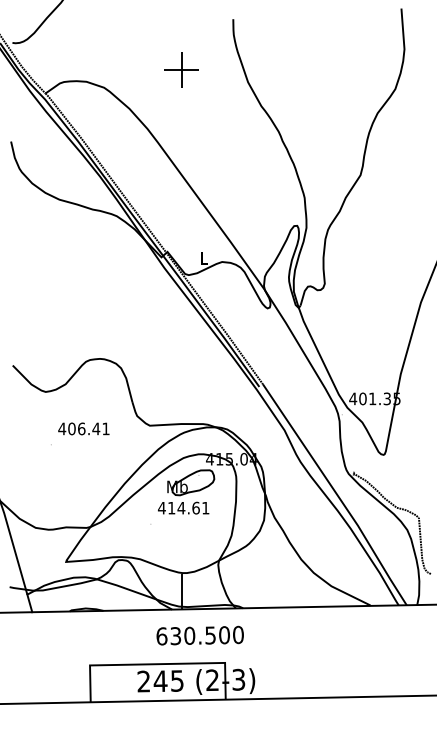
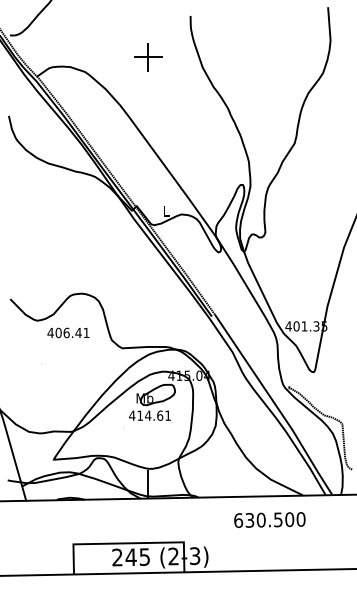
text: (83, 428) -> (68, 332), moved
text: (199, 635) -> (269, 519), moved

